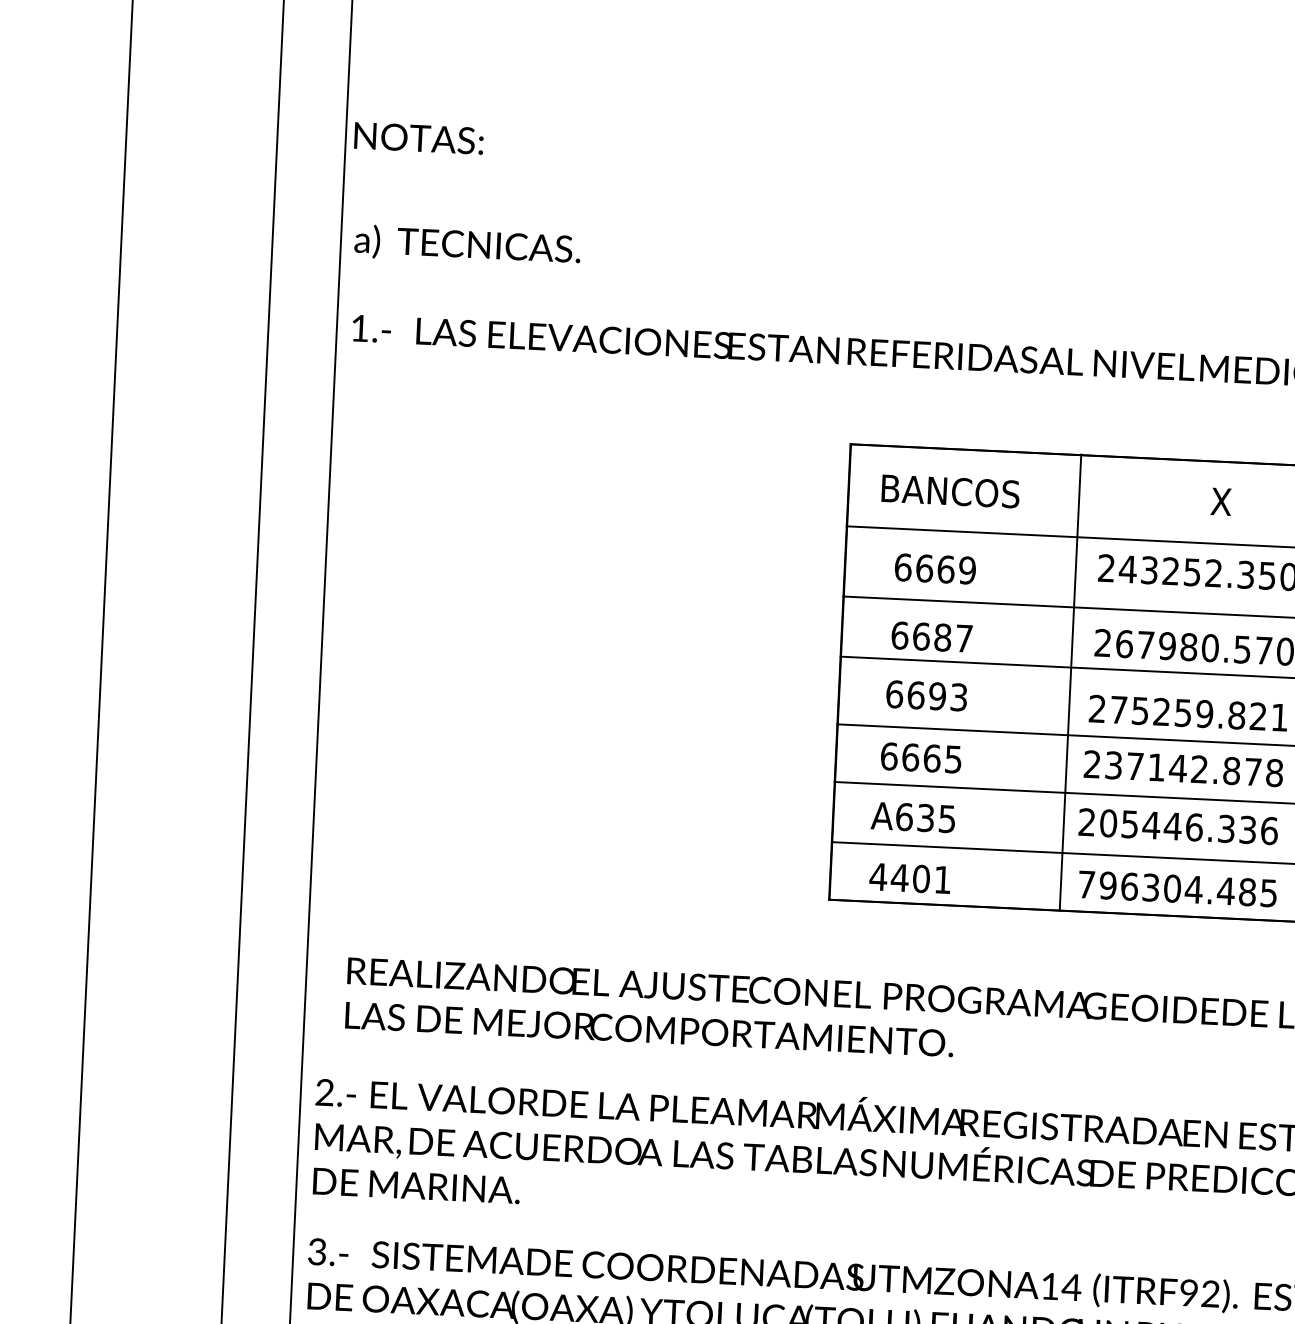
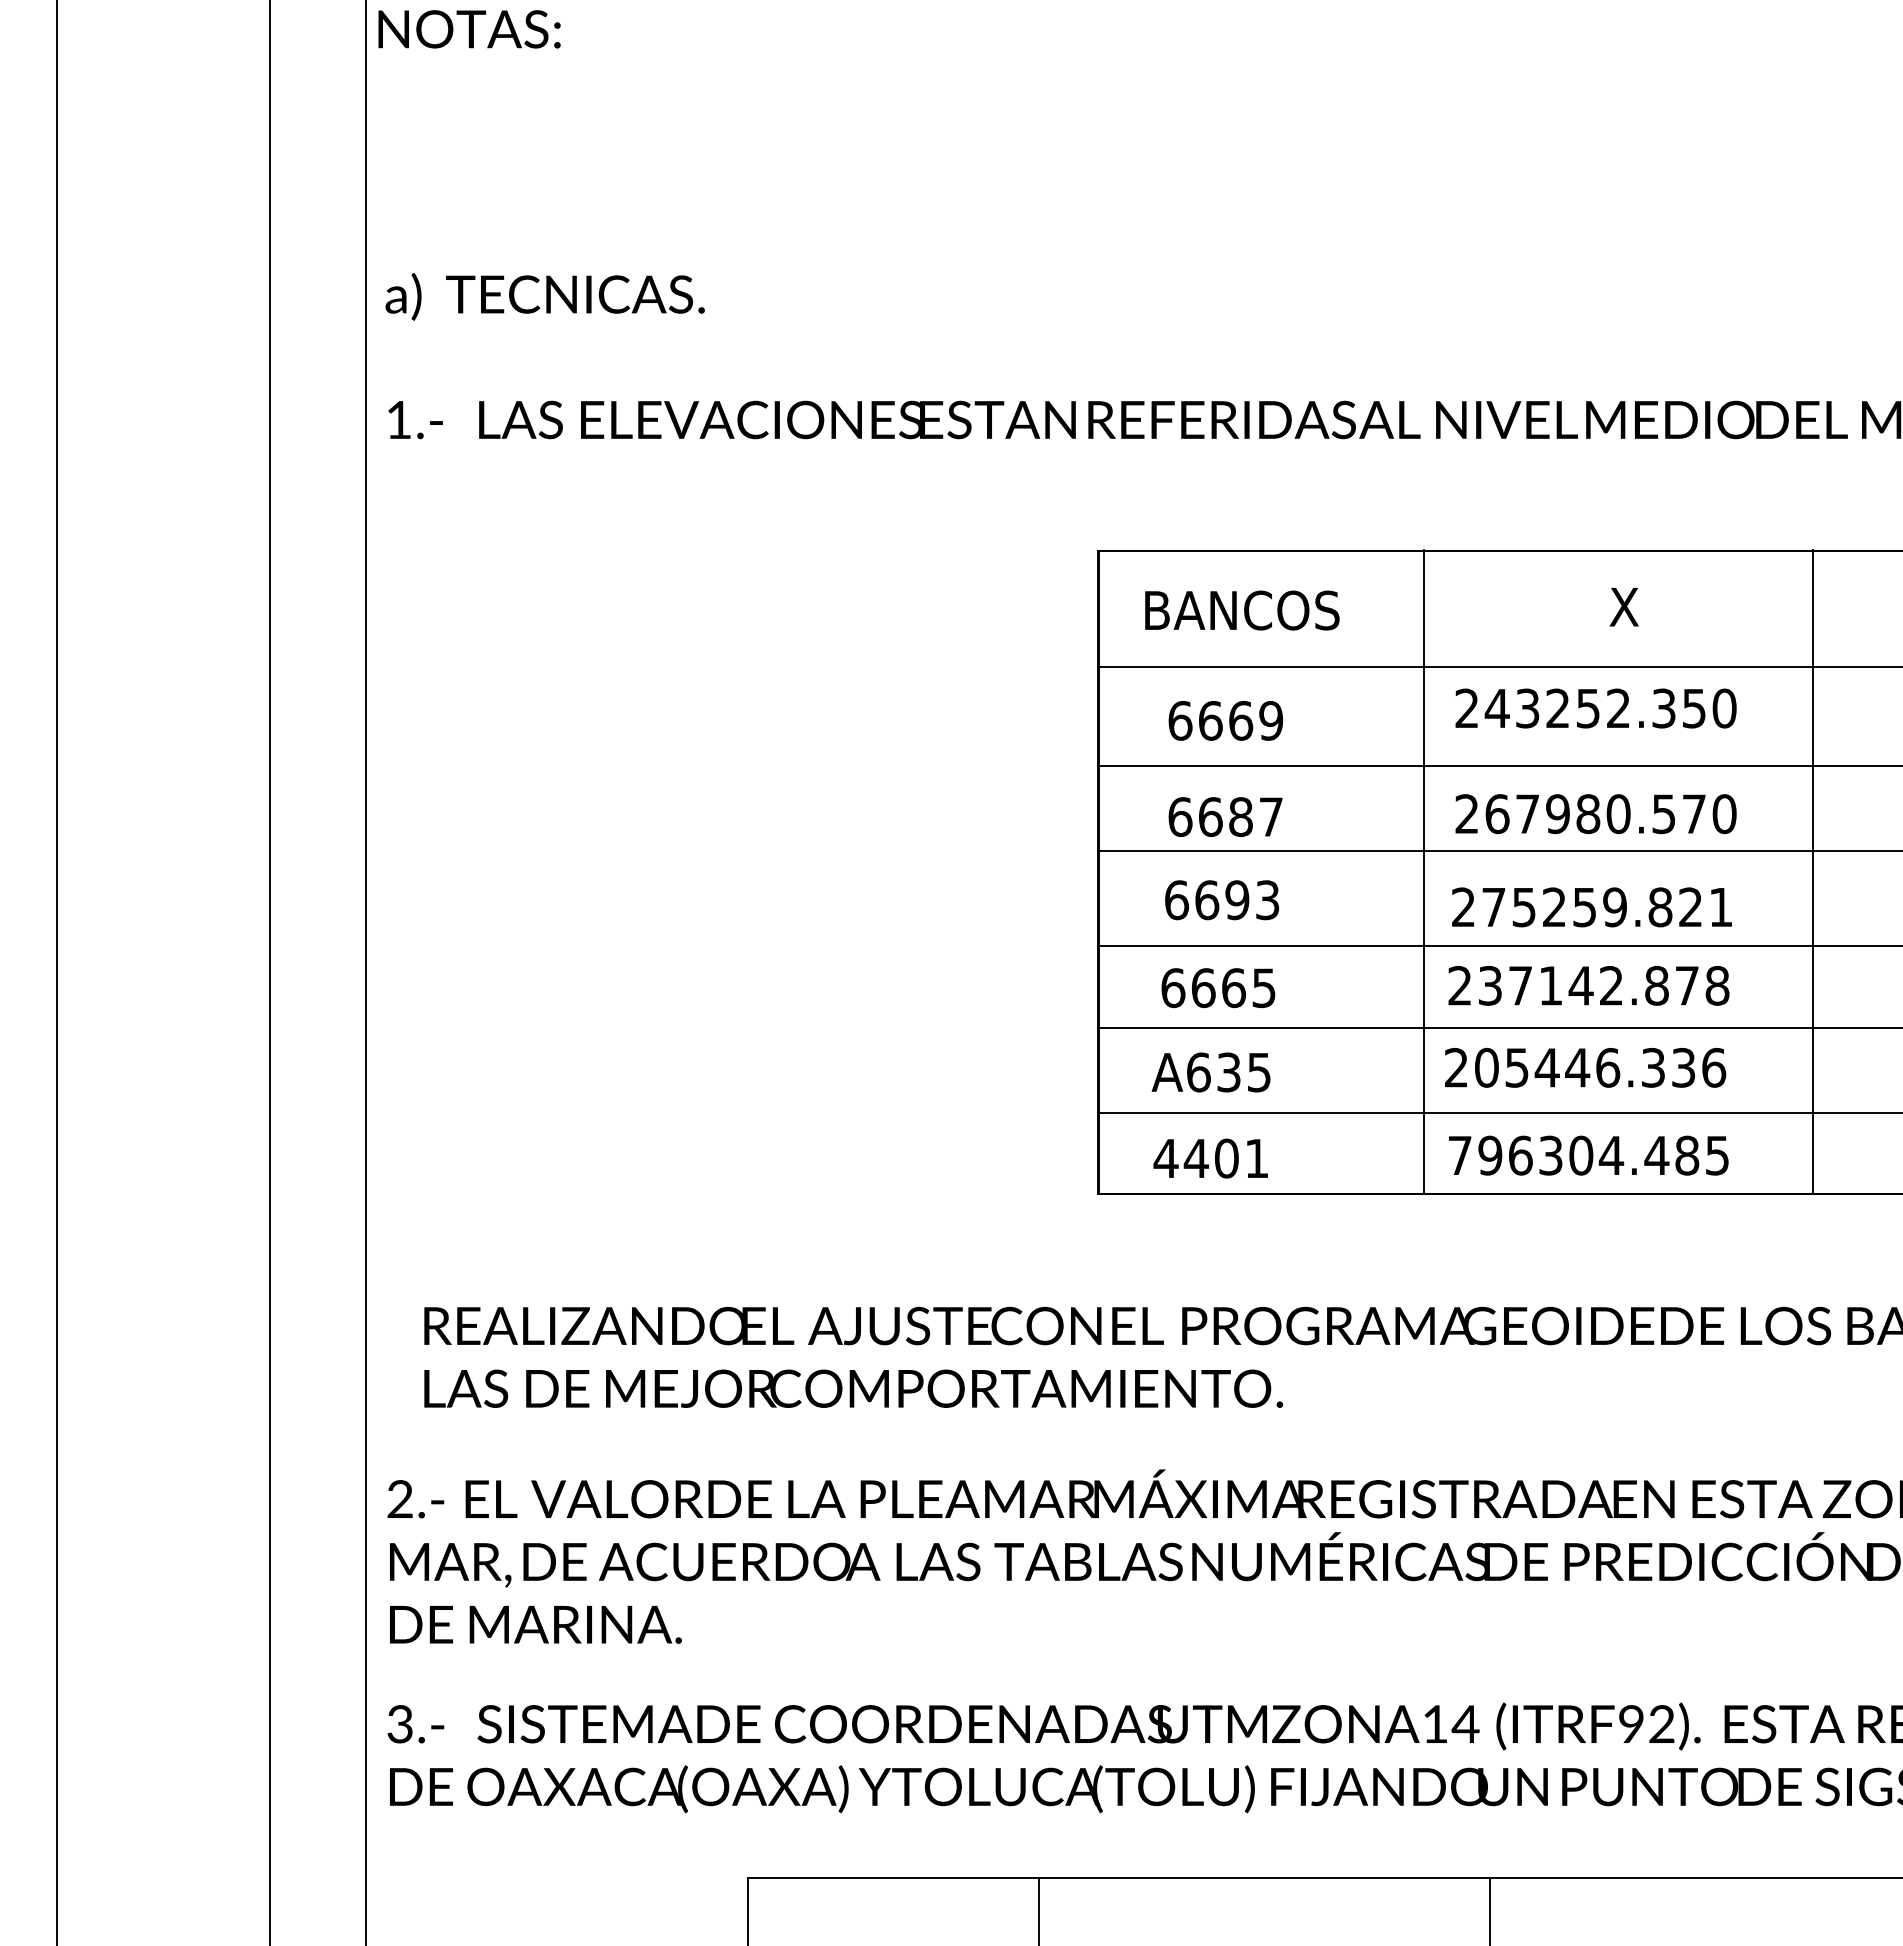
text: (418, 138) -> (469, 29), moved

